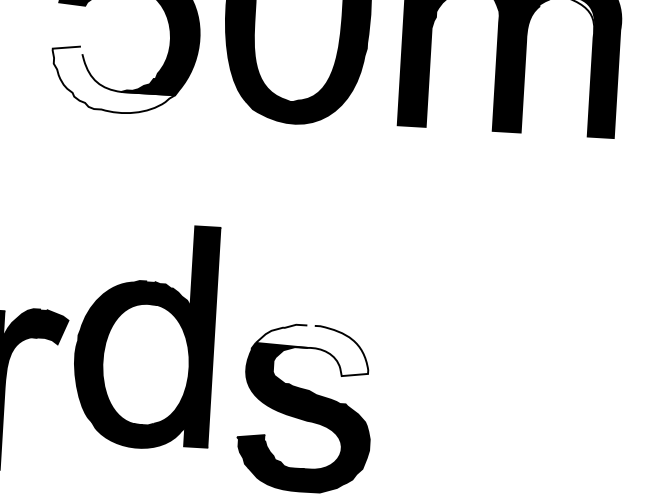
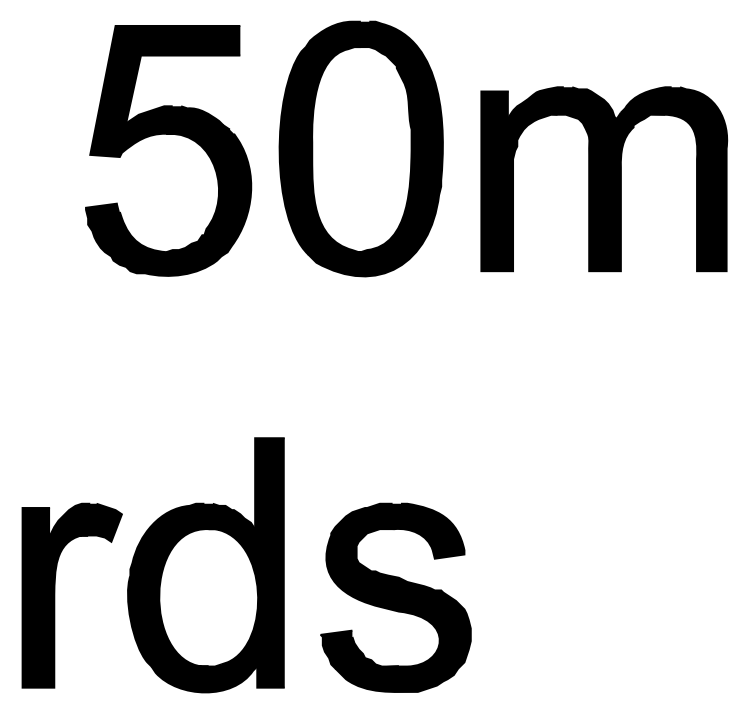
fill: (113, 80) -> (156, 239), added
part: (144, 335) -> (205, 565), moved
fill: (312, 349) -> (399, 530), added

